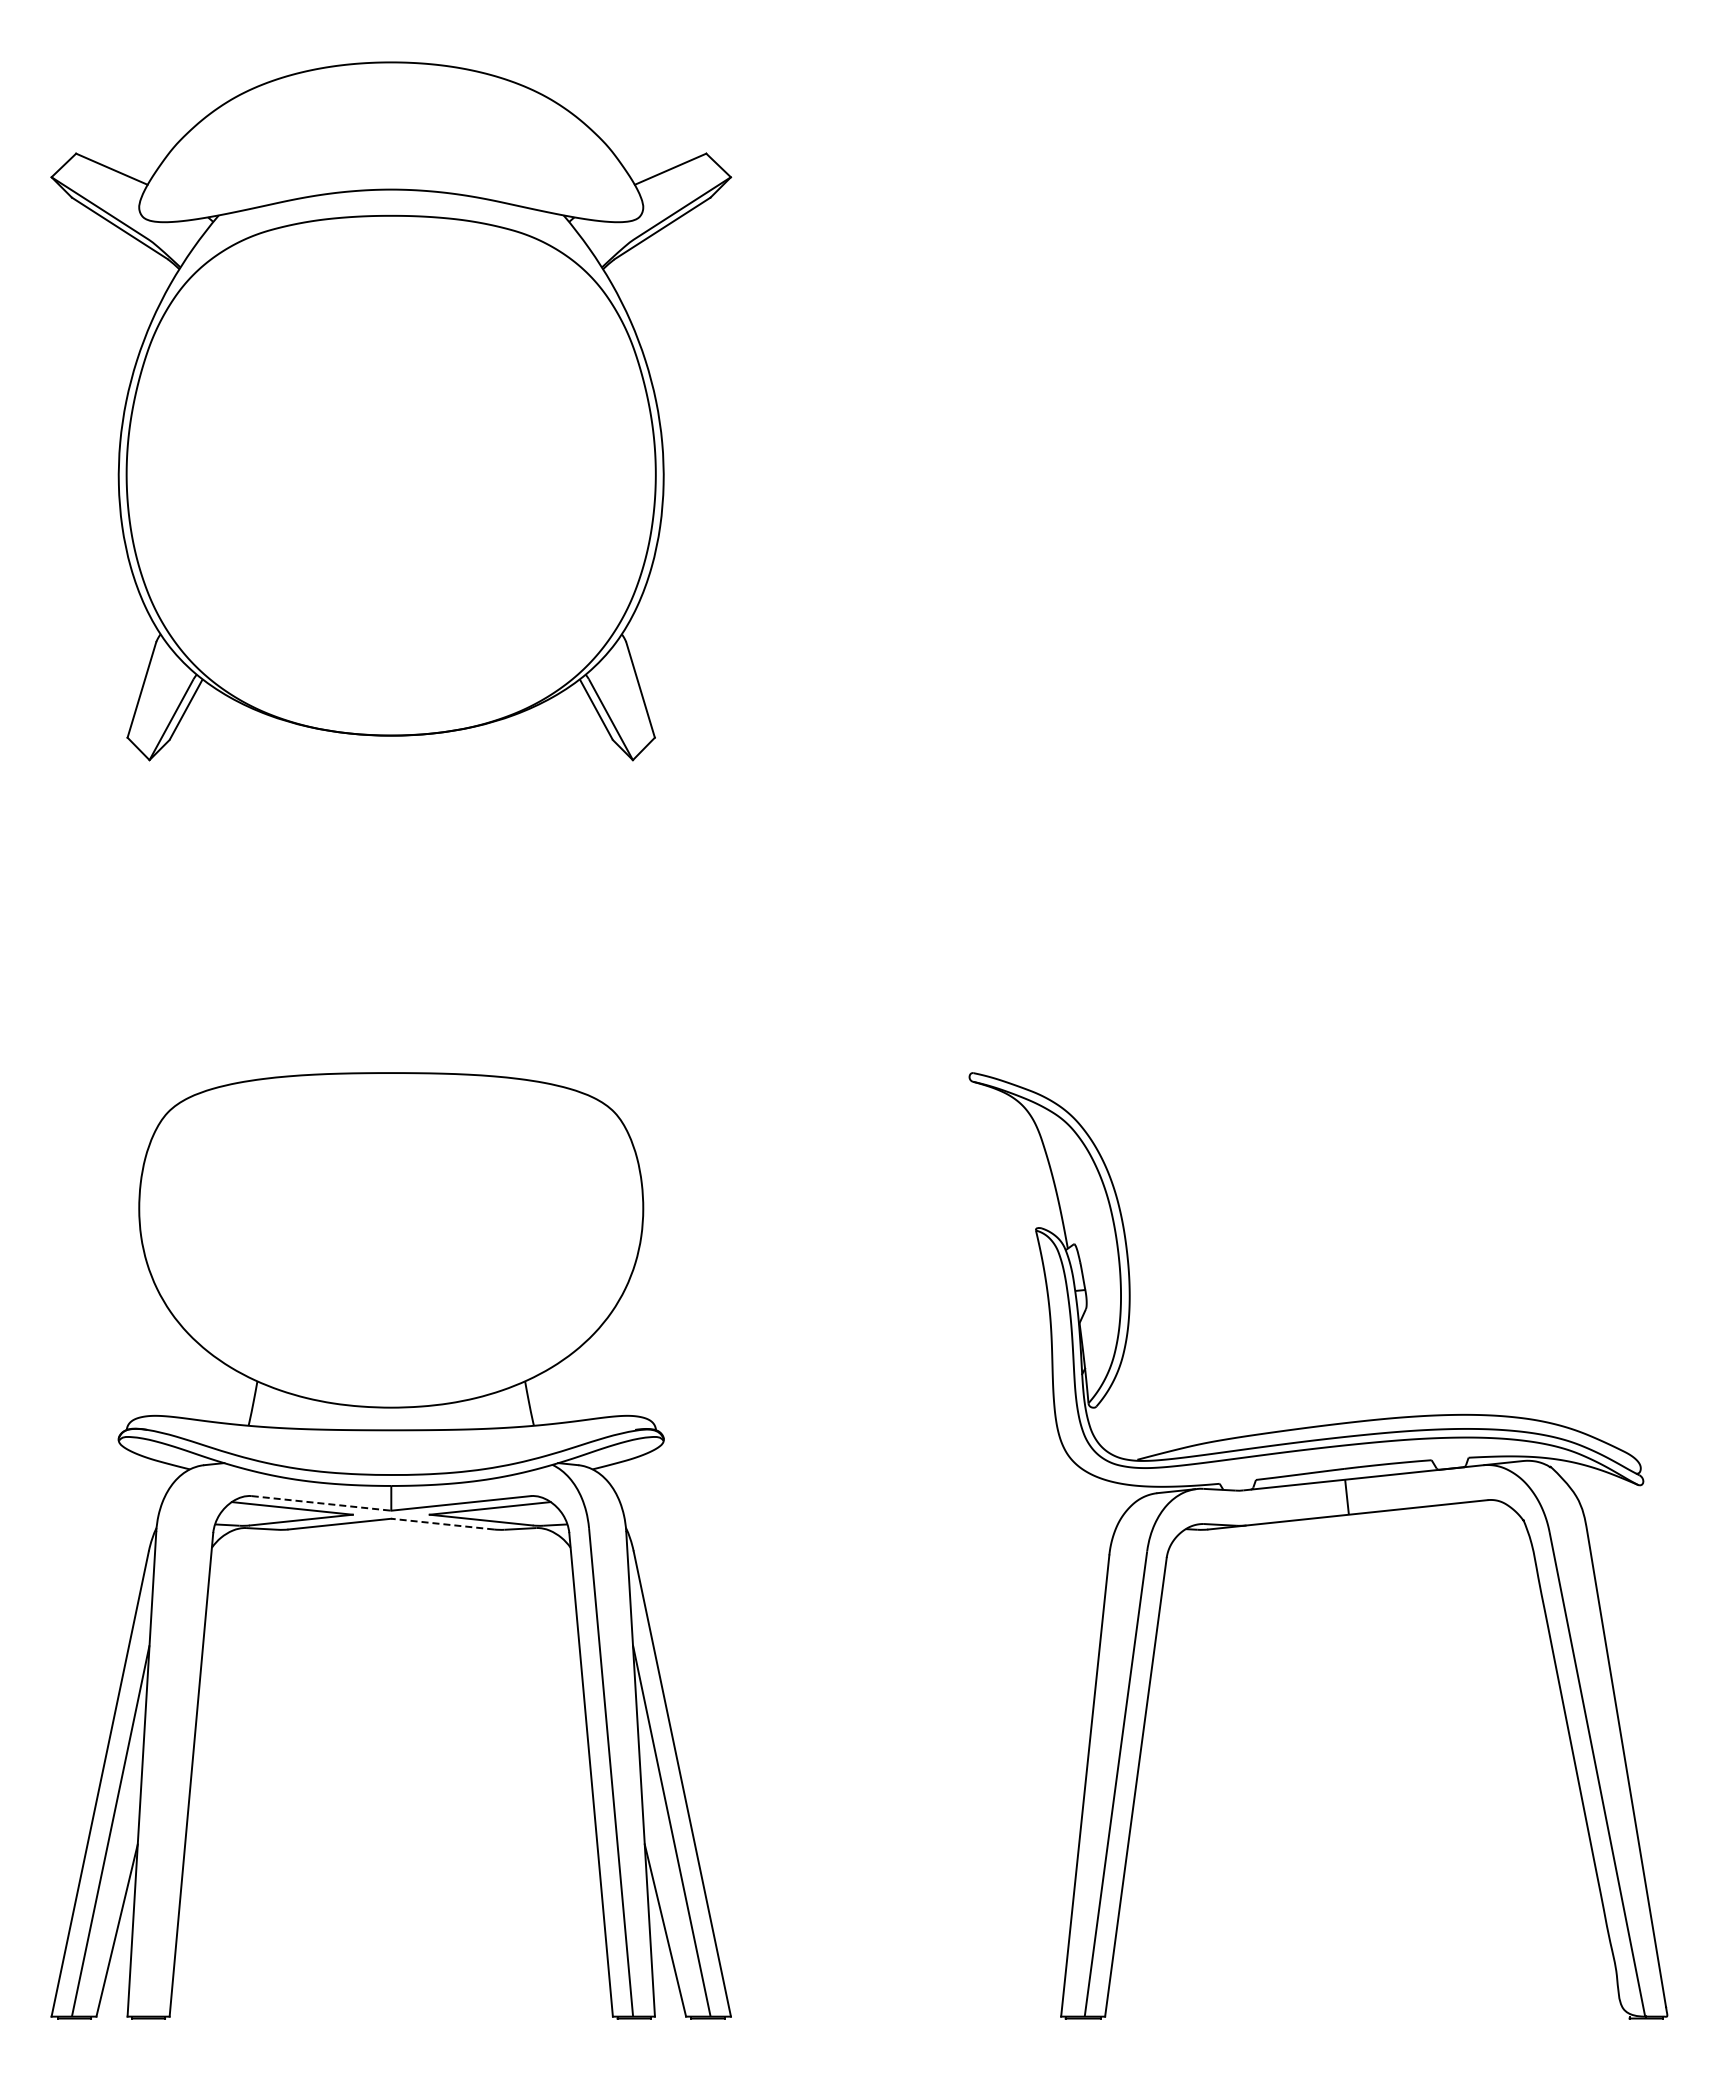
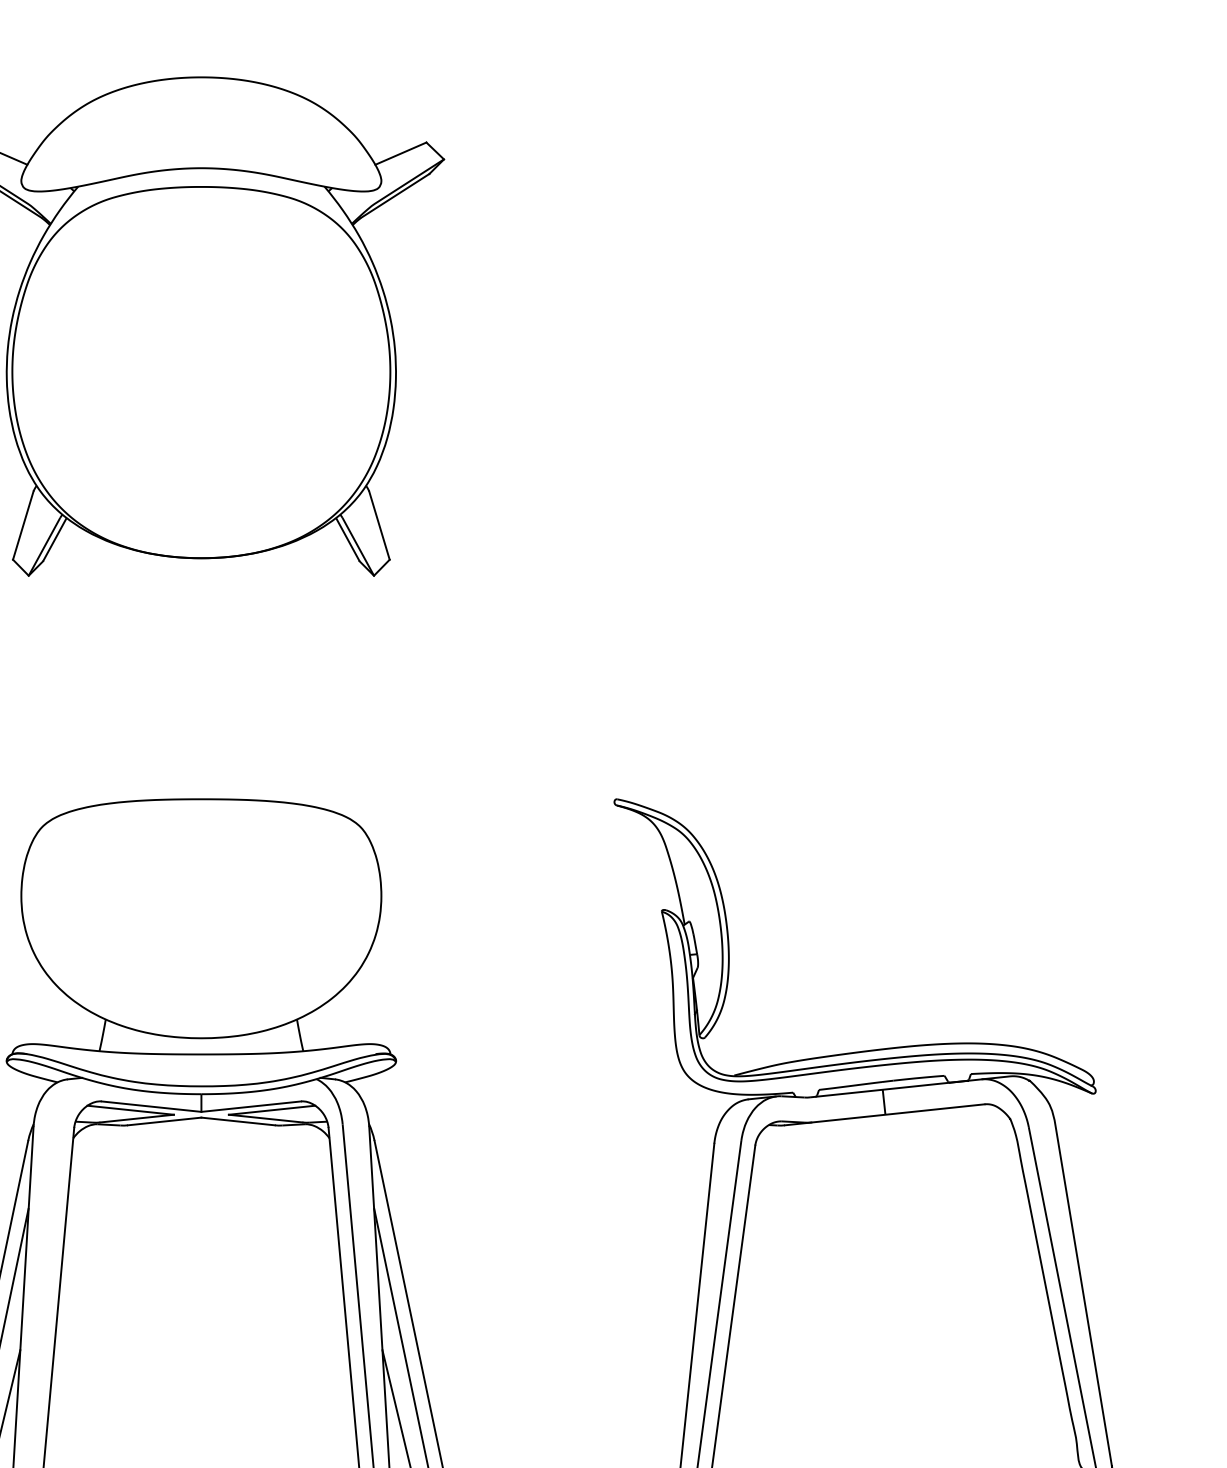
line: (322, 1503) -> (152, 1106), dashed -> solid
line: (442, 1524) -> (237, 1121), dashed -> solid

